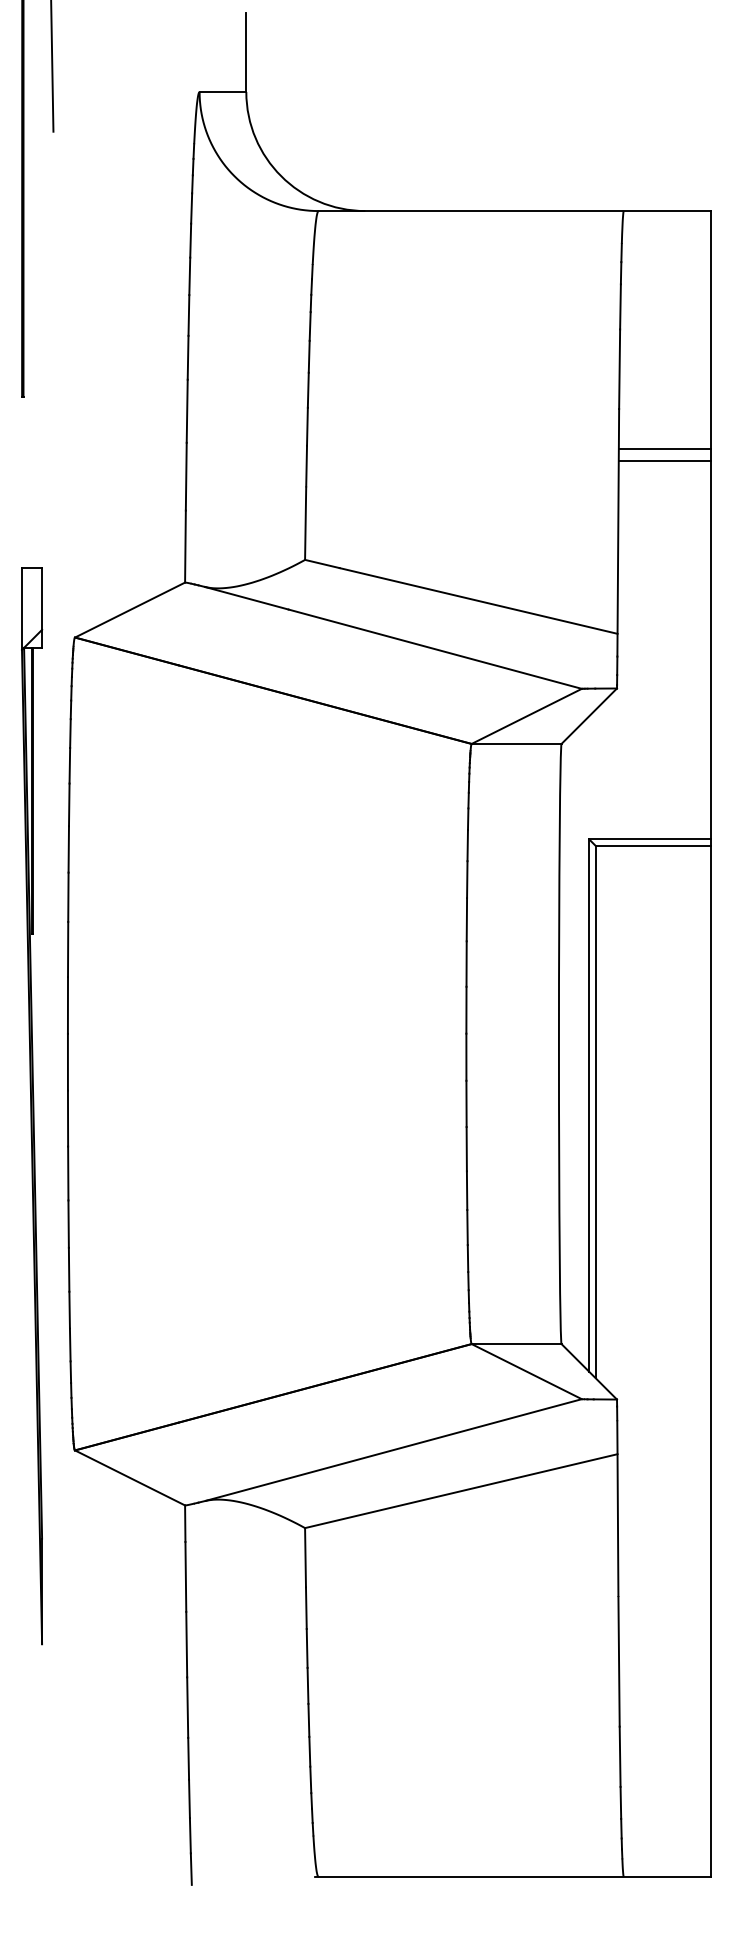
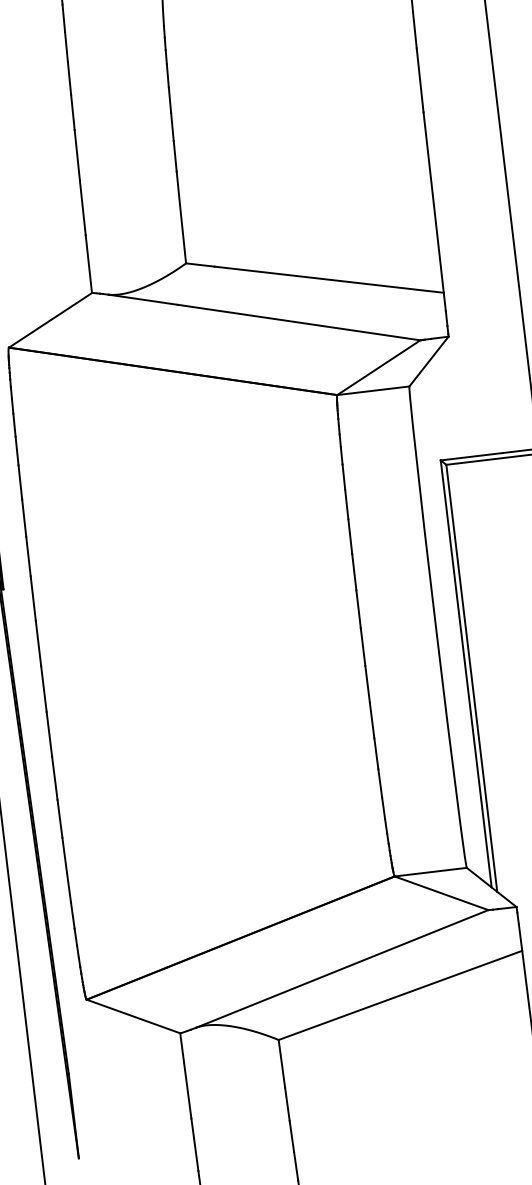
line: (664, 449) -> (463, 140), removed
line: (664, 461) -> (464, 150), removed

